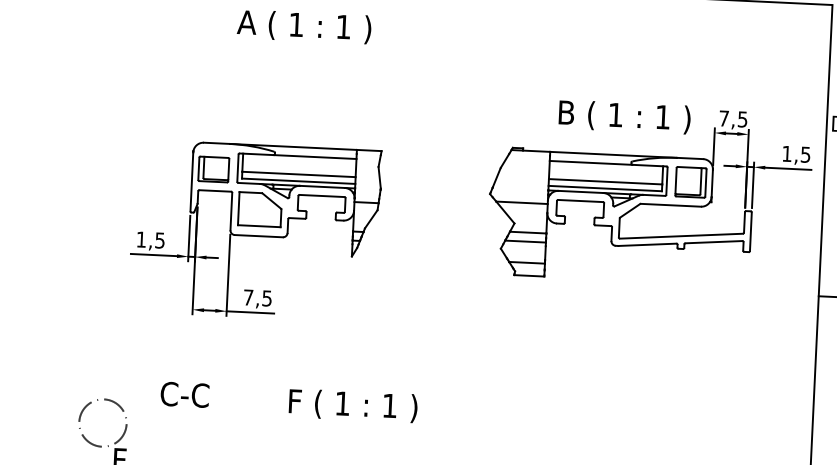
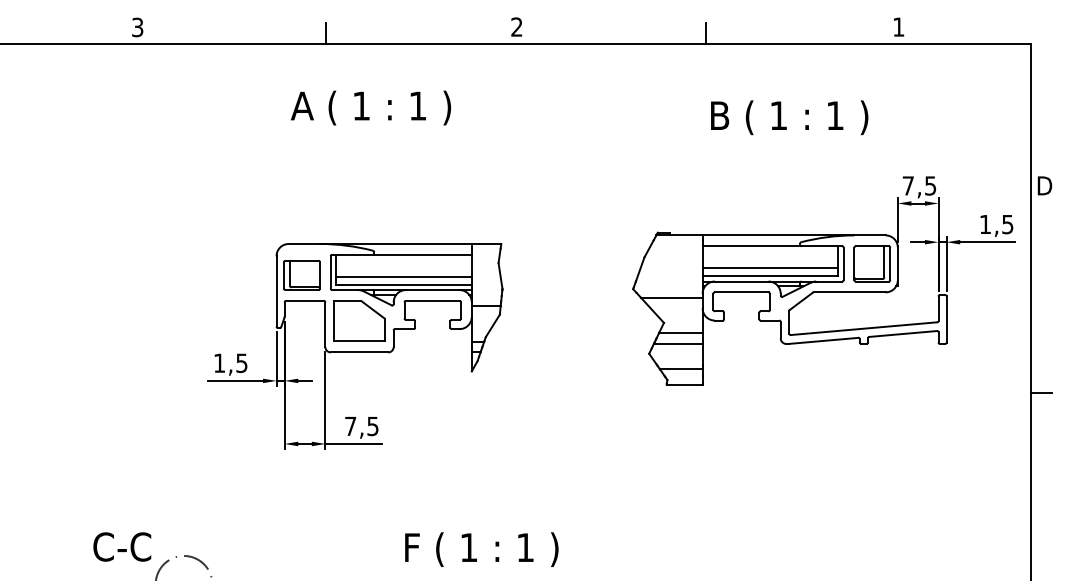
text: (304, 26) -> (371, 107), moved
text: (624, 116) -> (789, 117), moved
text: (185, 394) -> (122, 546), moved

